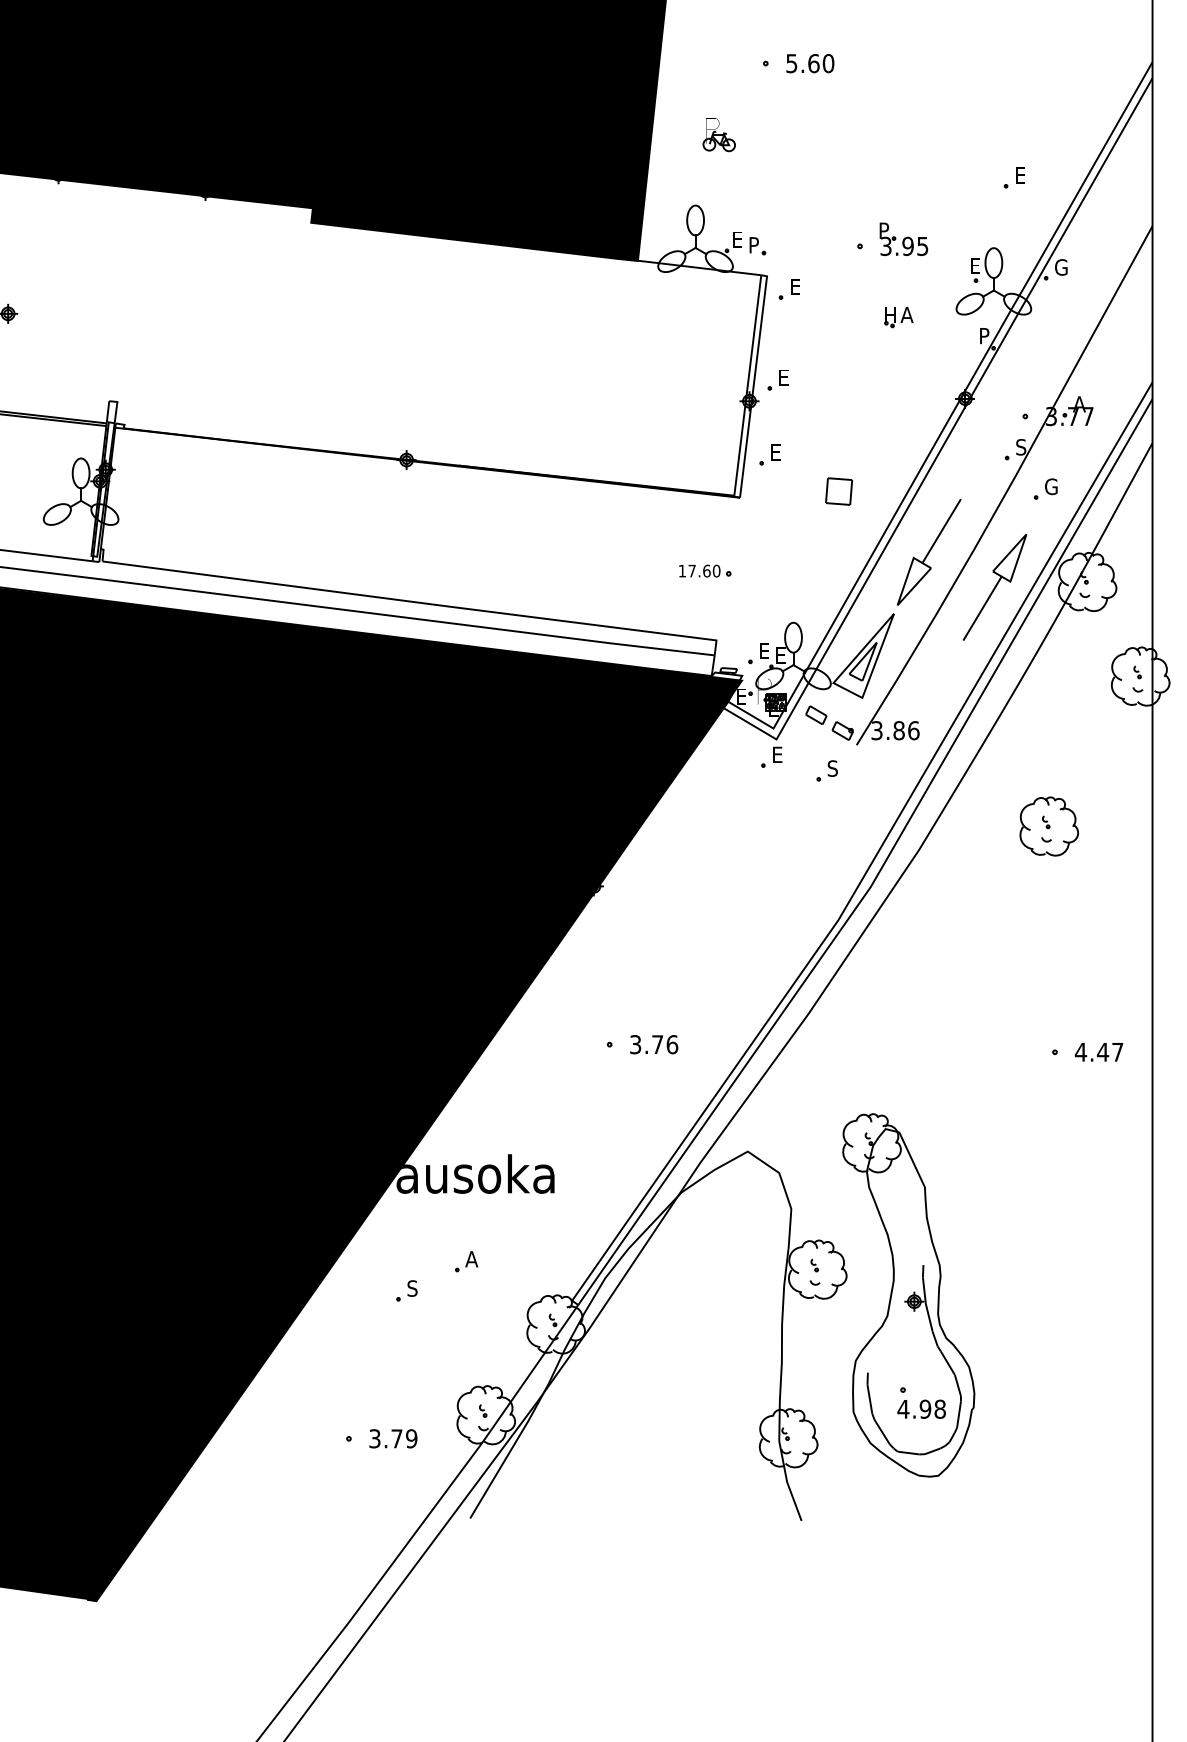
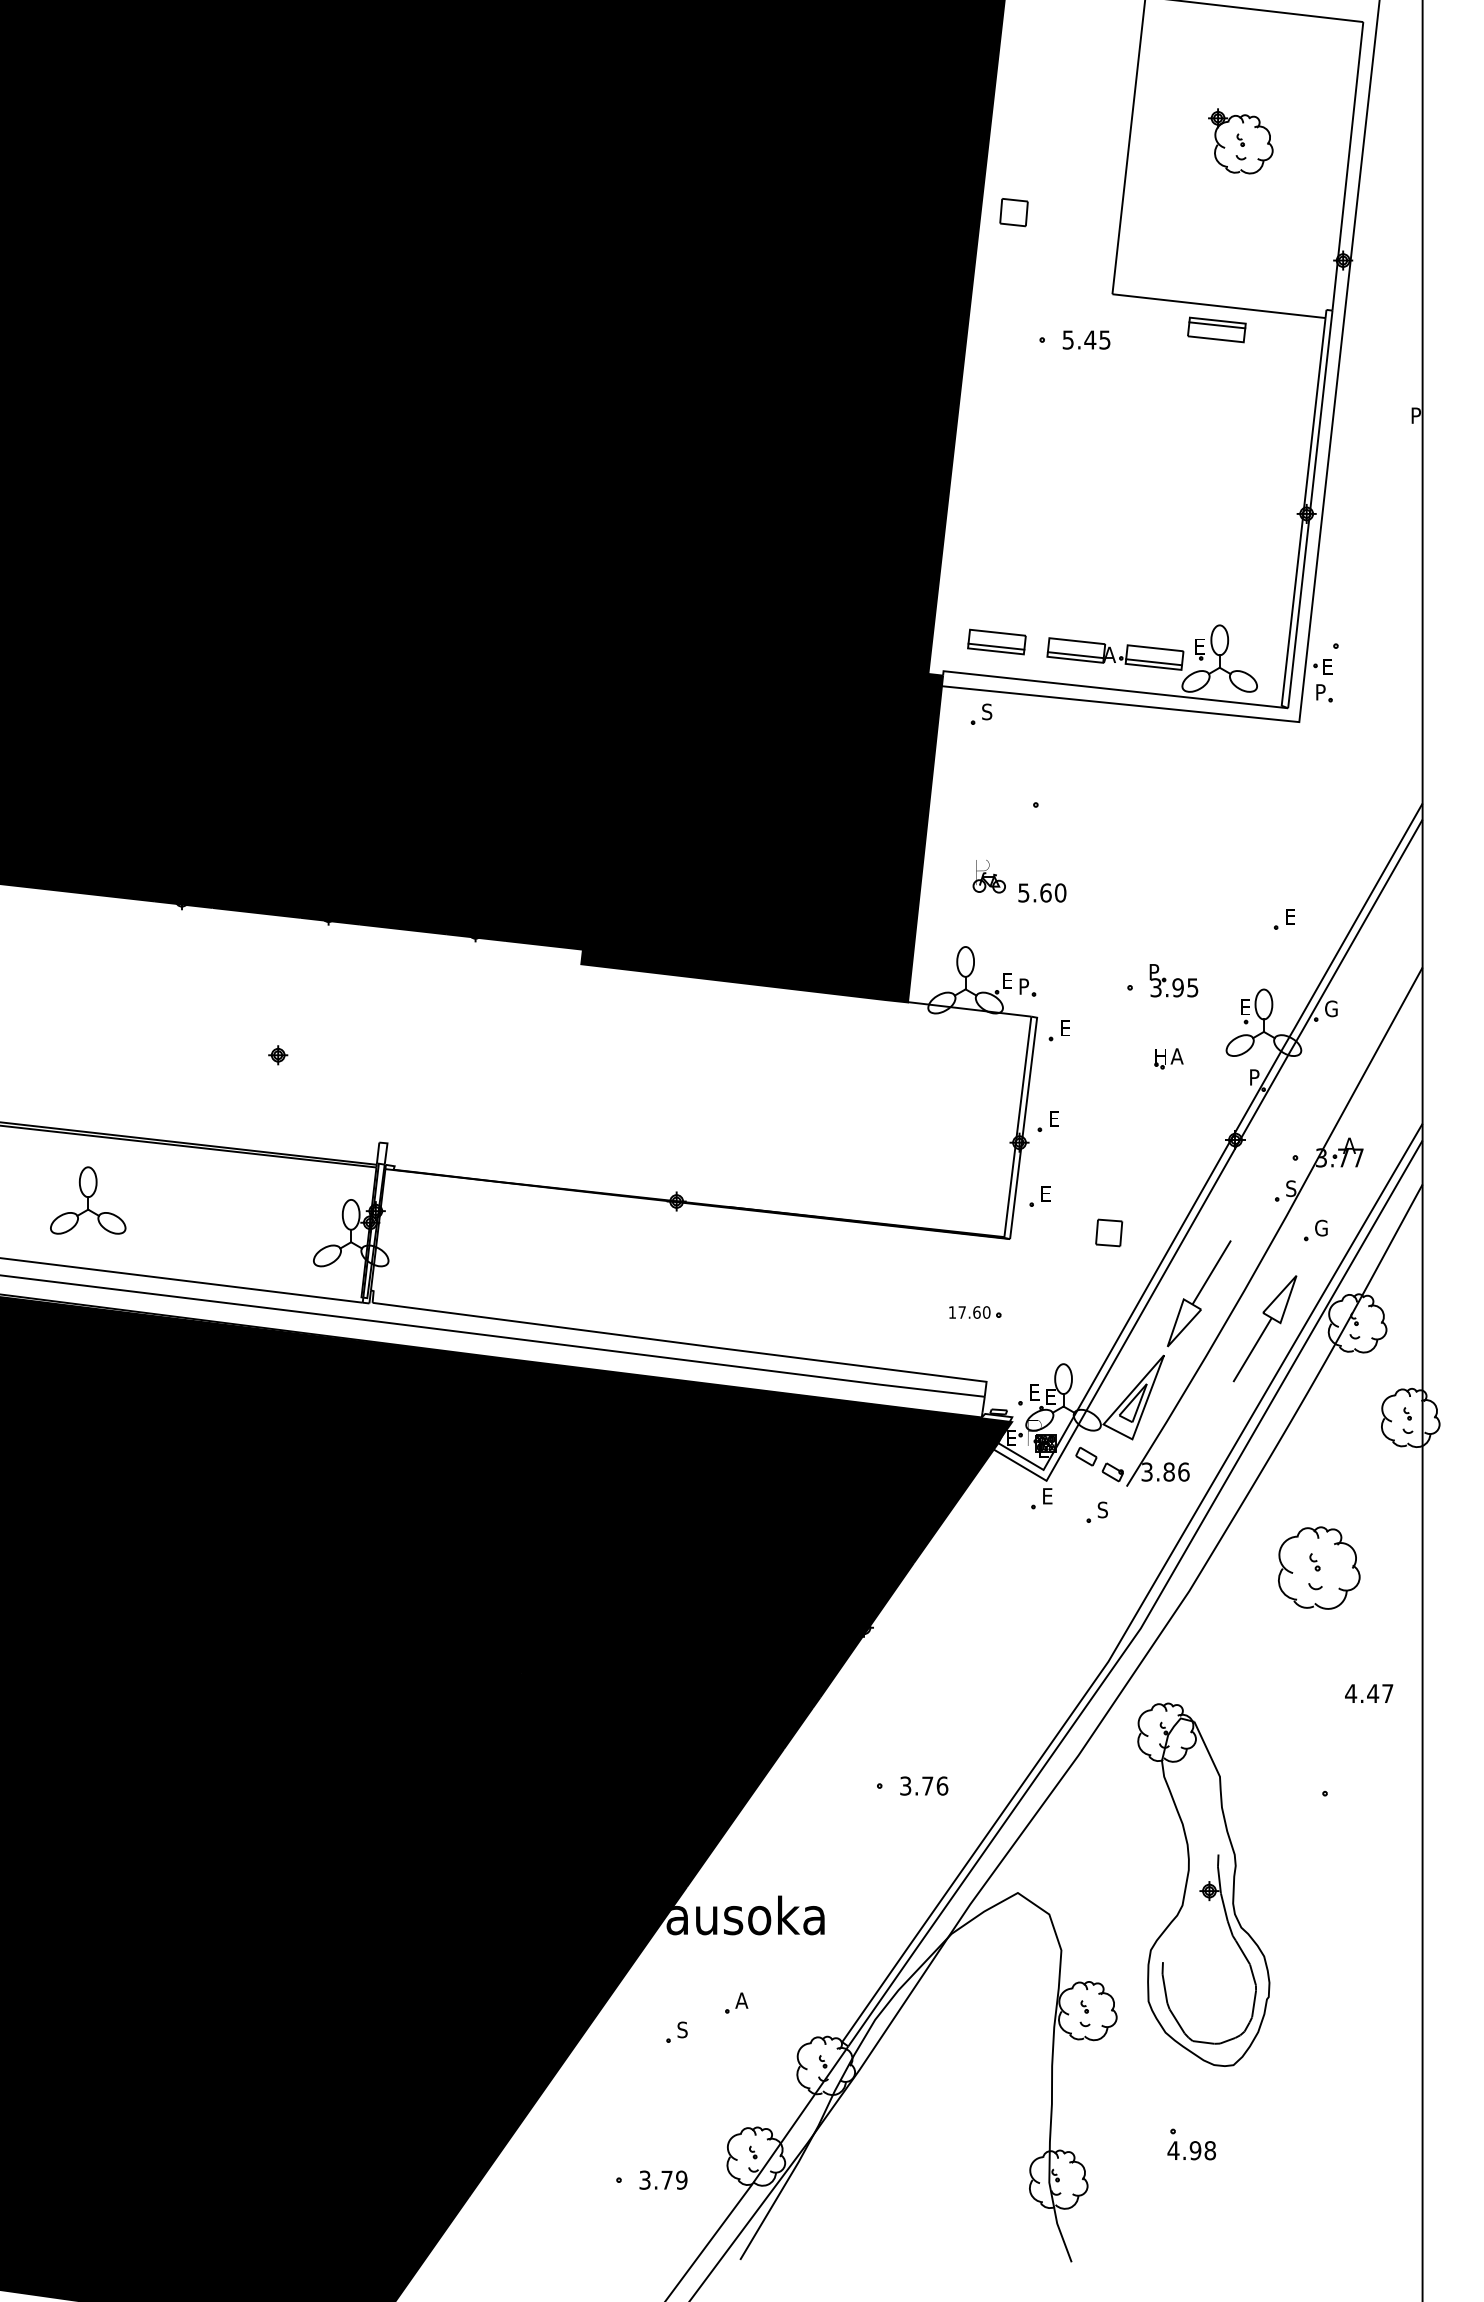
text: (810, 63) -> (1042, 892), moved
part: (1049, 826) -> (1319, 1567), size x1.4
text: (1099, 1052) -> (1369, 1693), moved
part: (908, 1295) -> (1203, 1884), moved

